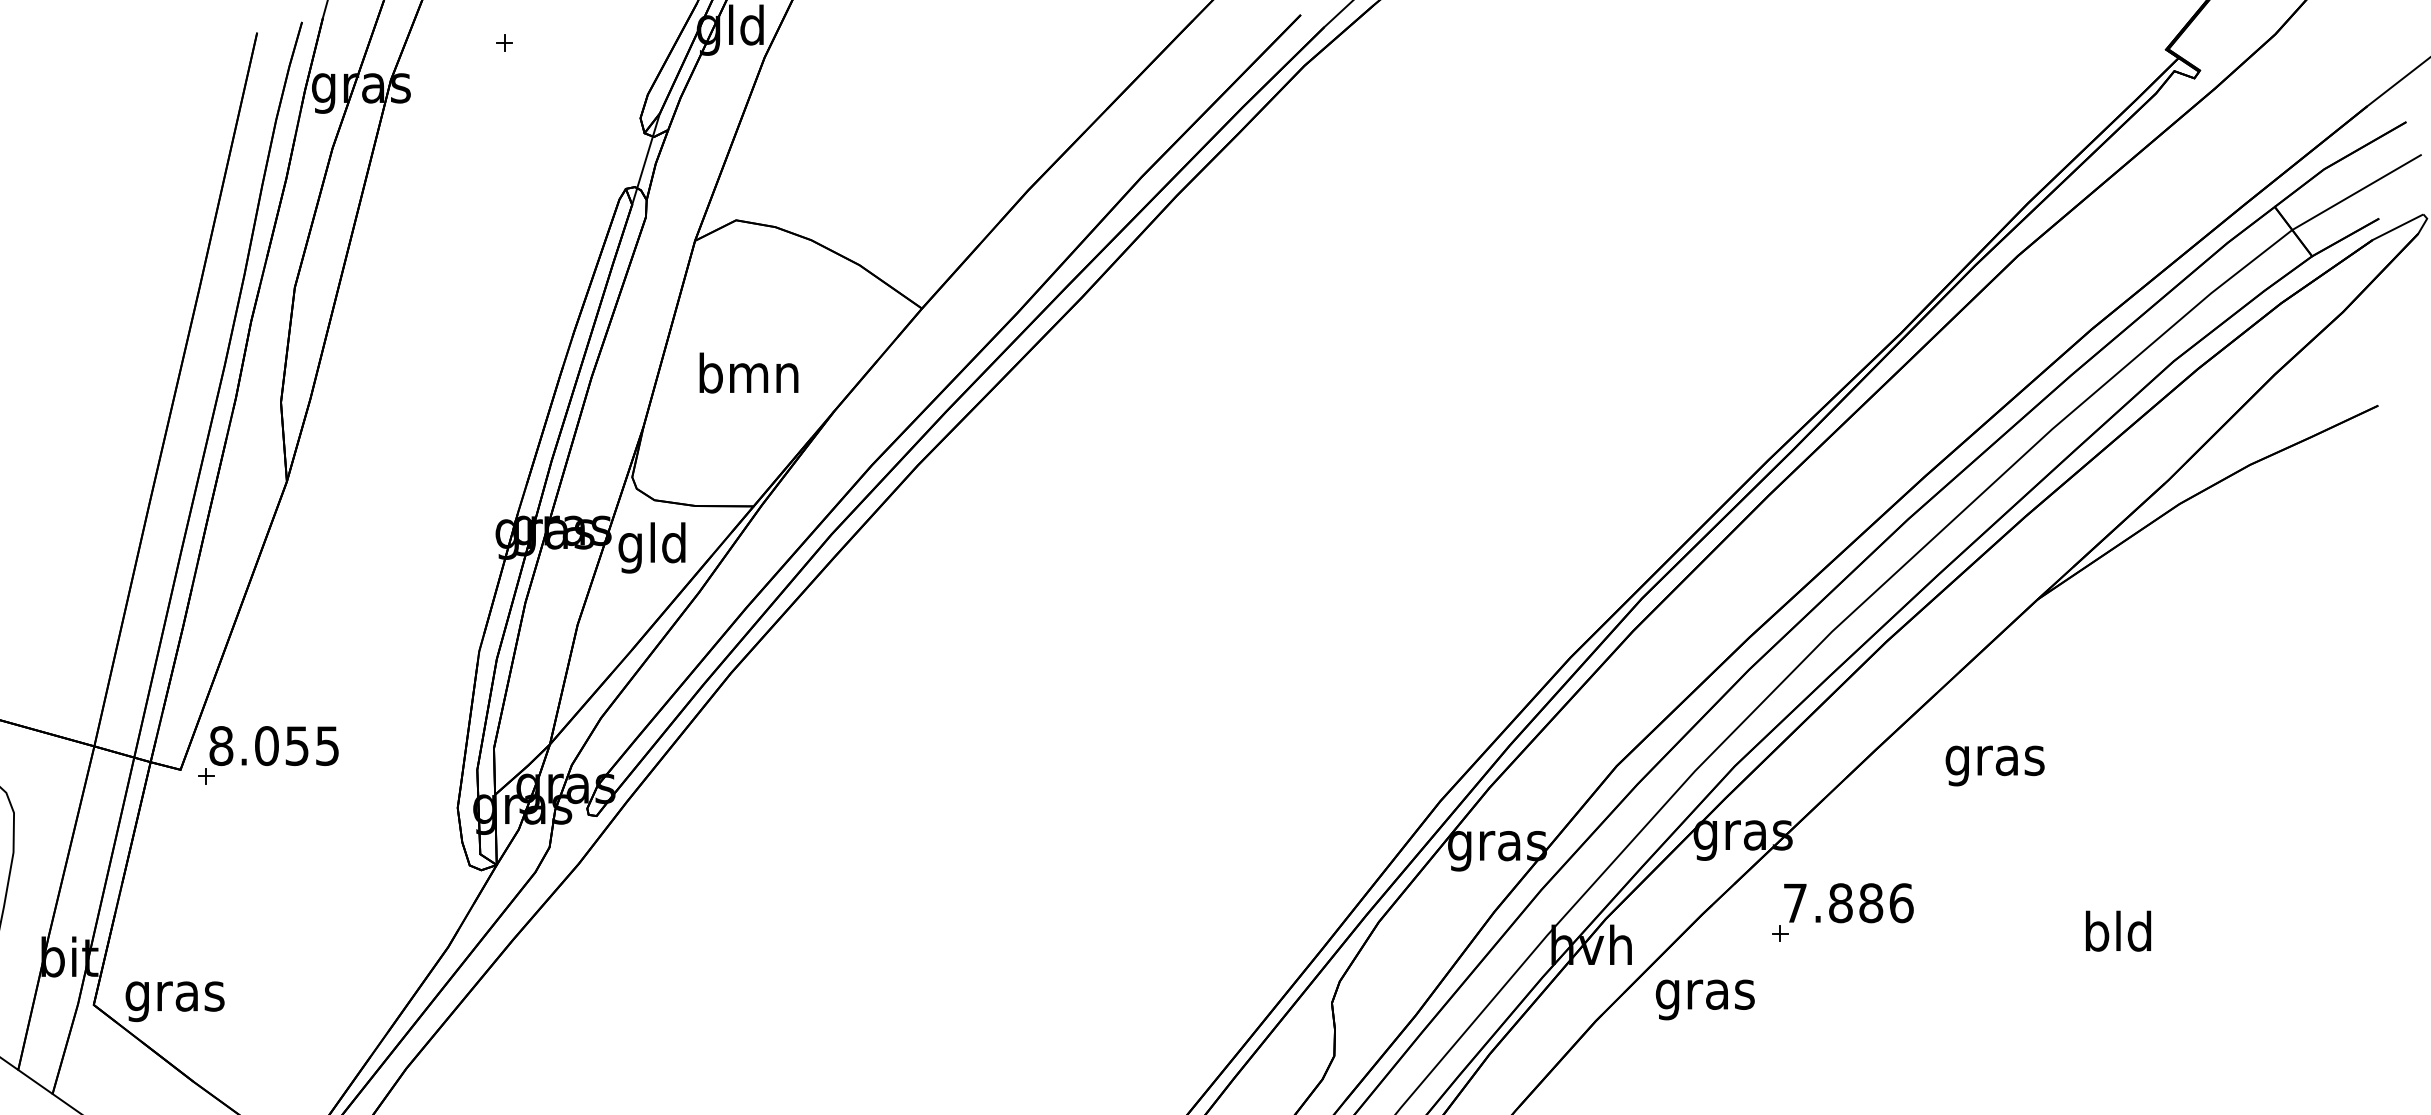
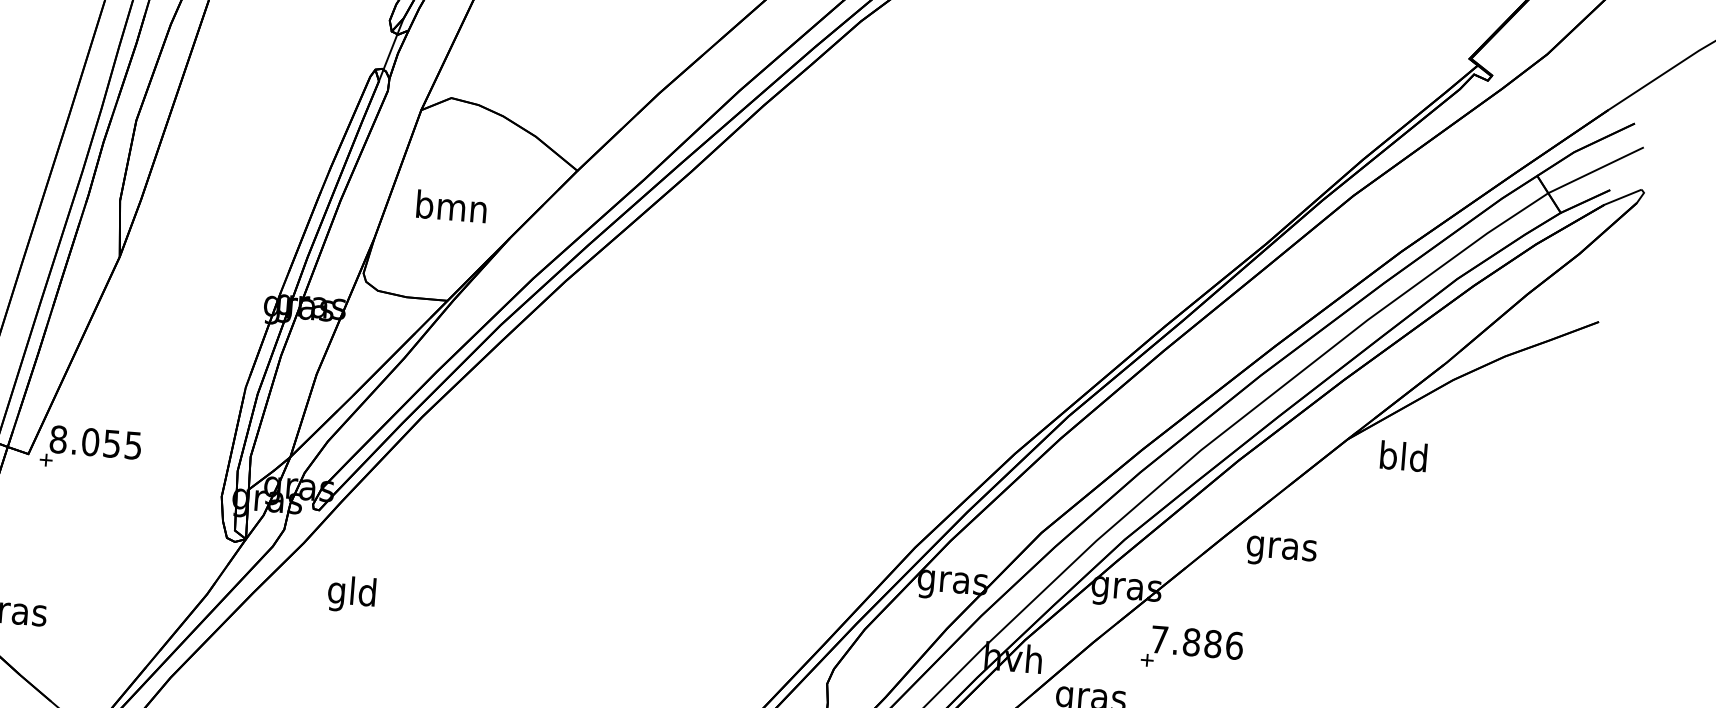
text: (651, 547) -> (351, 594), moved
text: (1994, 765) -> (1281, 551), moved
text: (2118, 930) -> (1403, 455), moved

